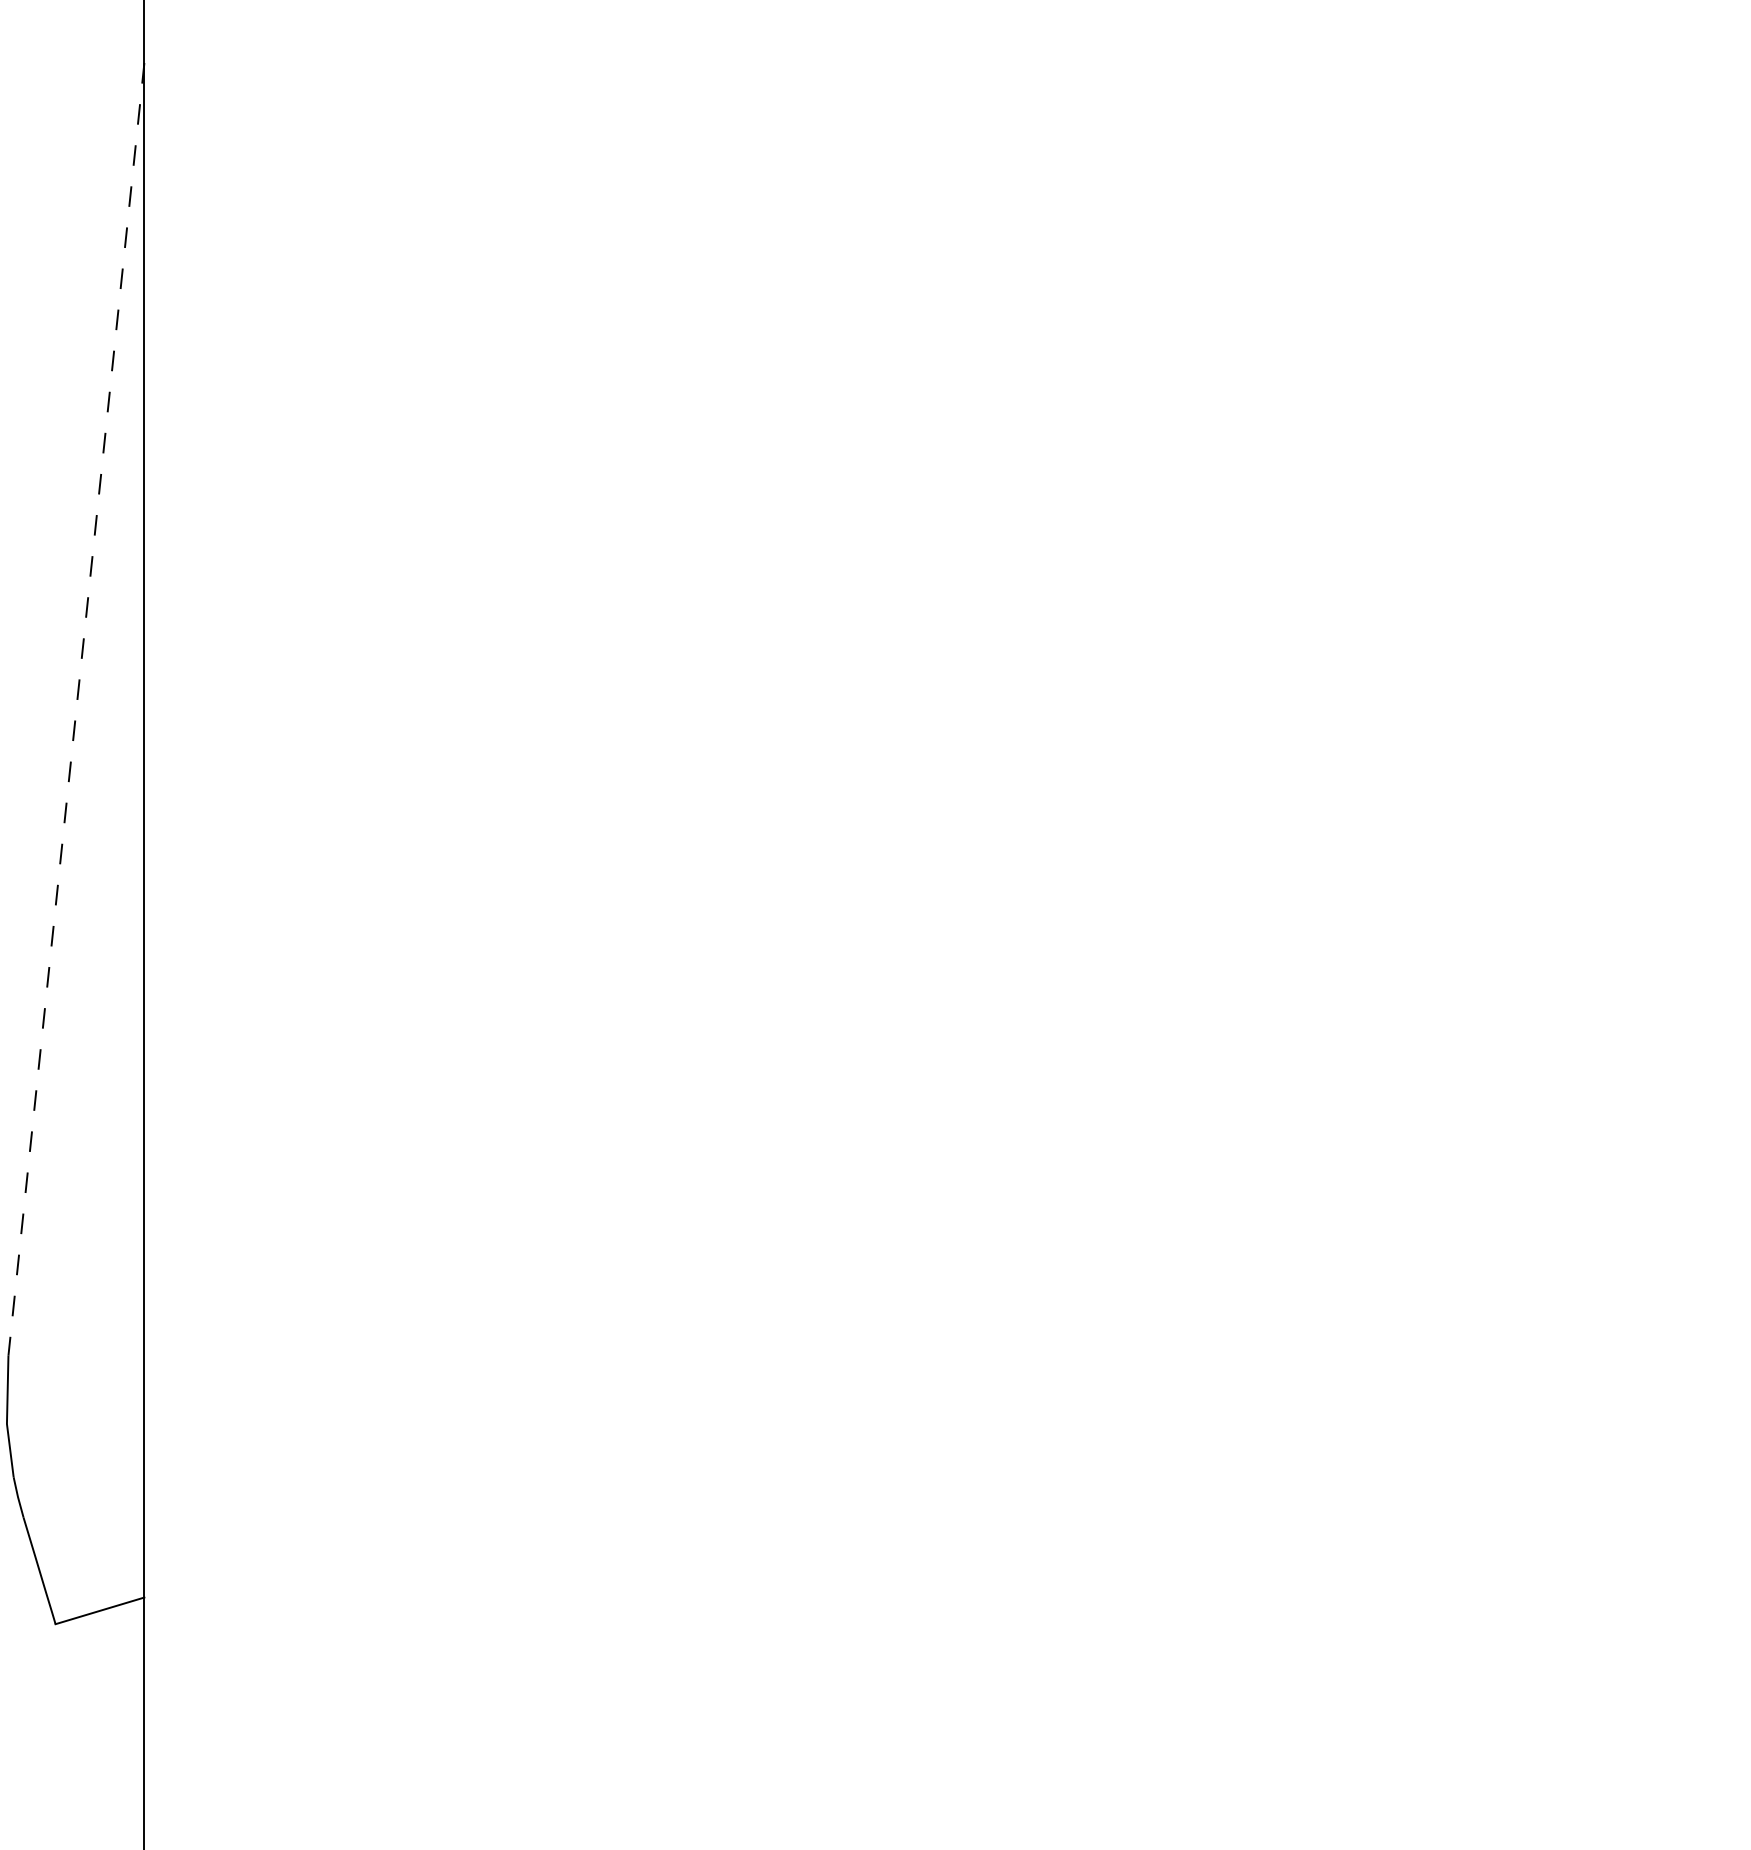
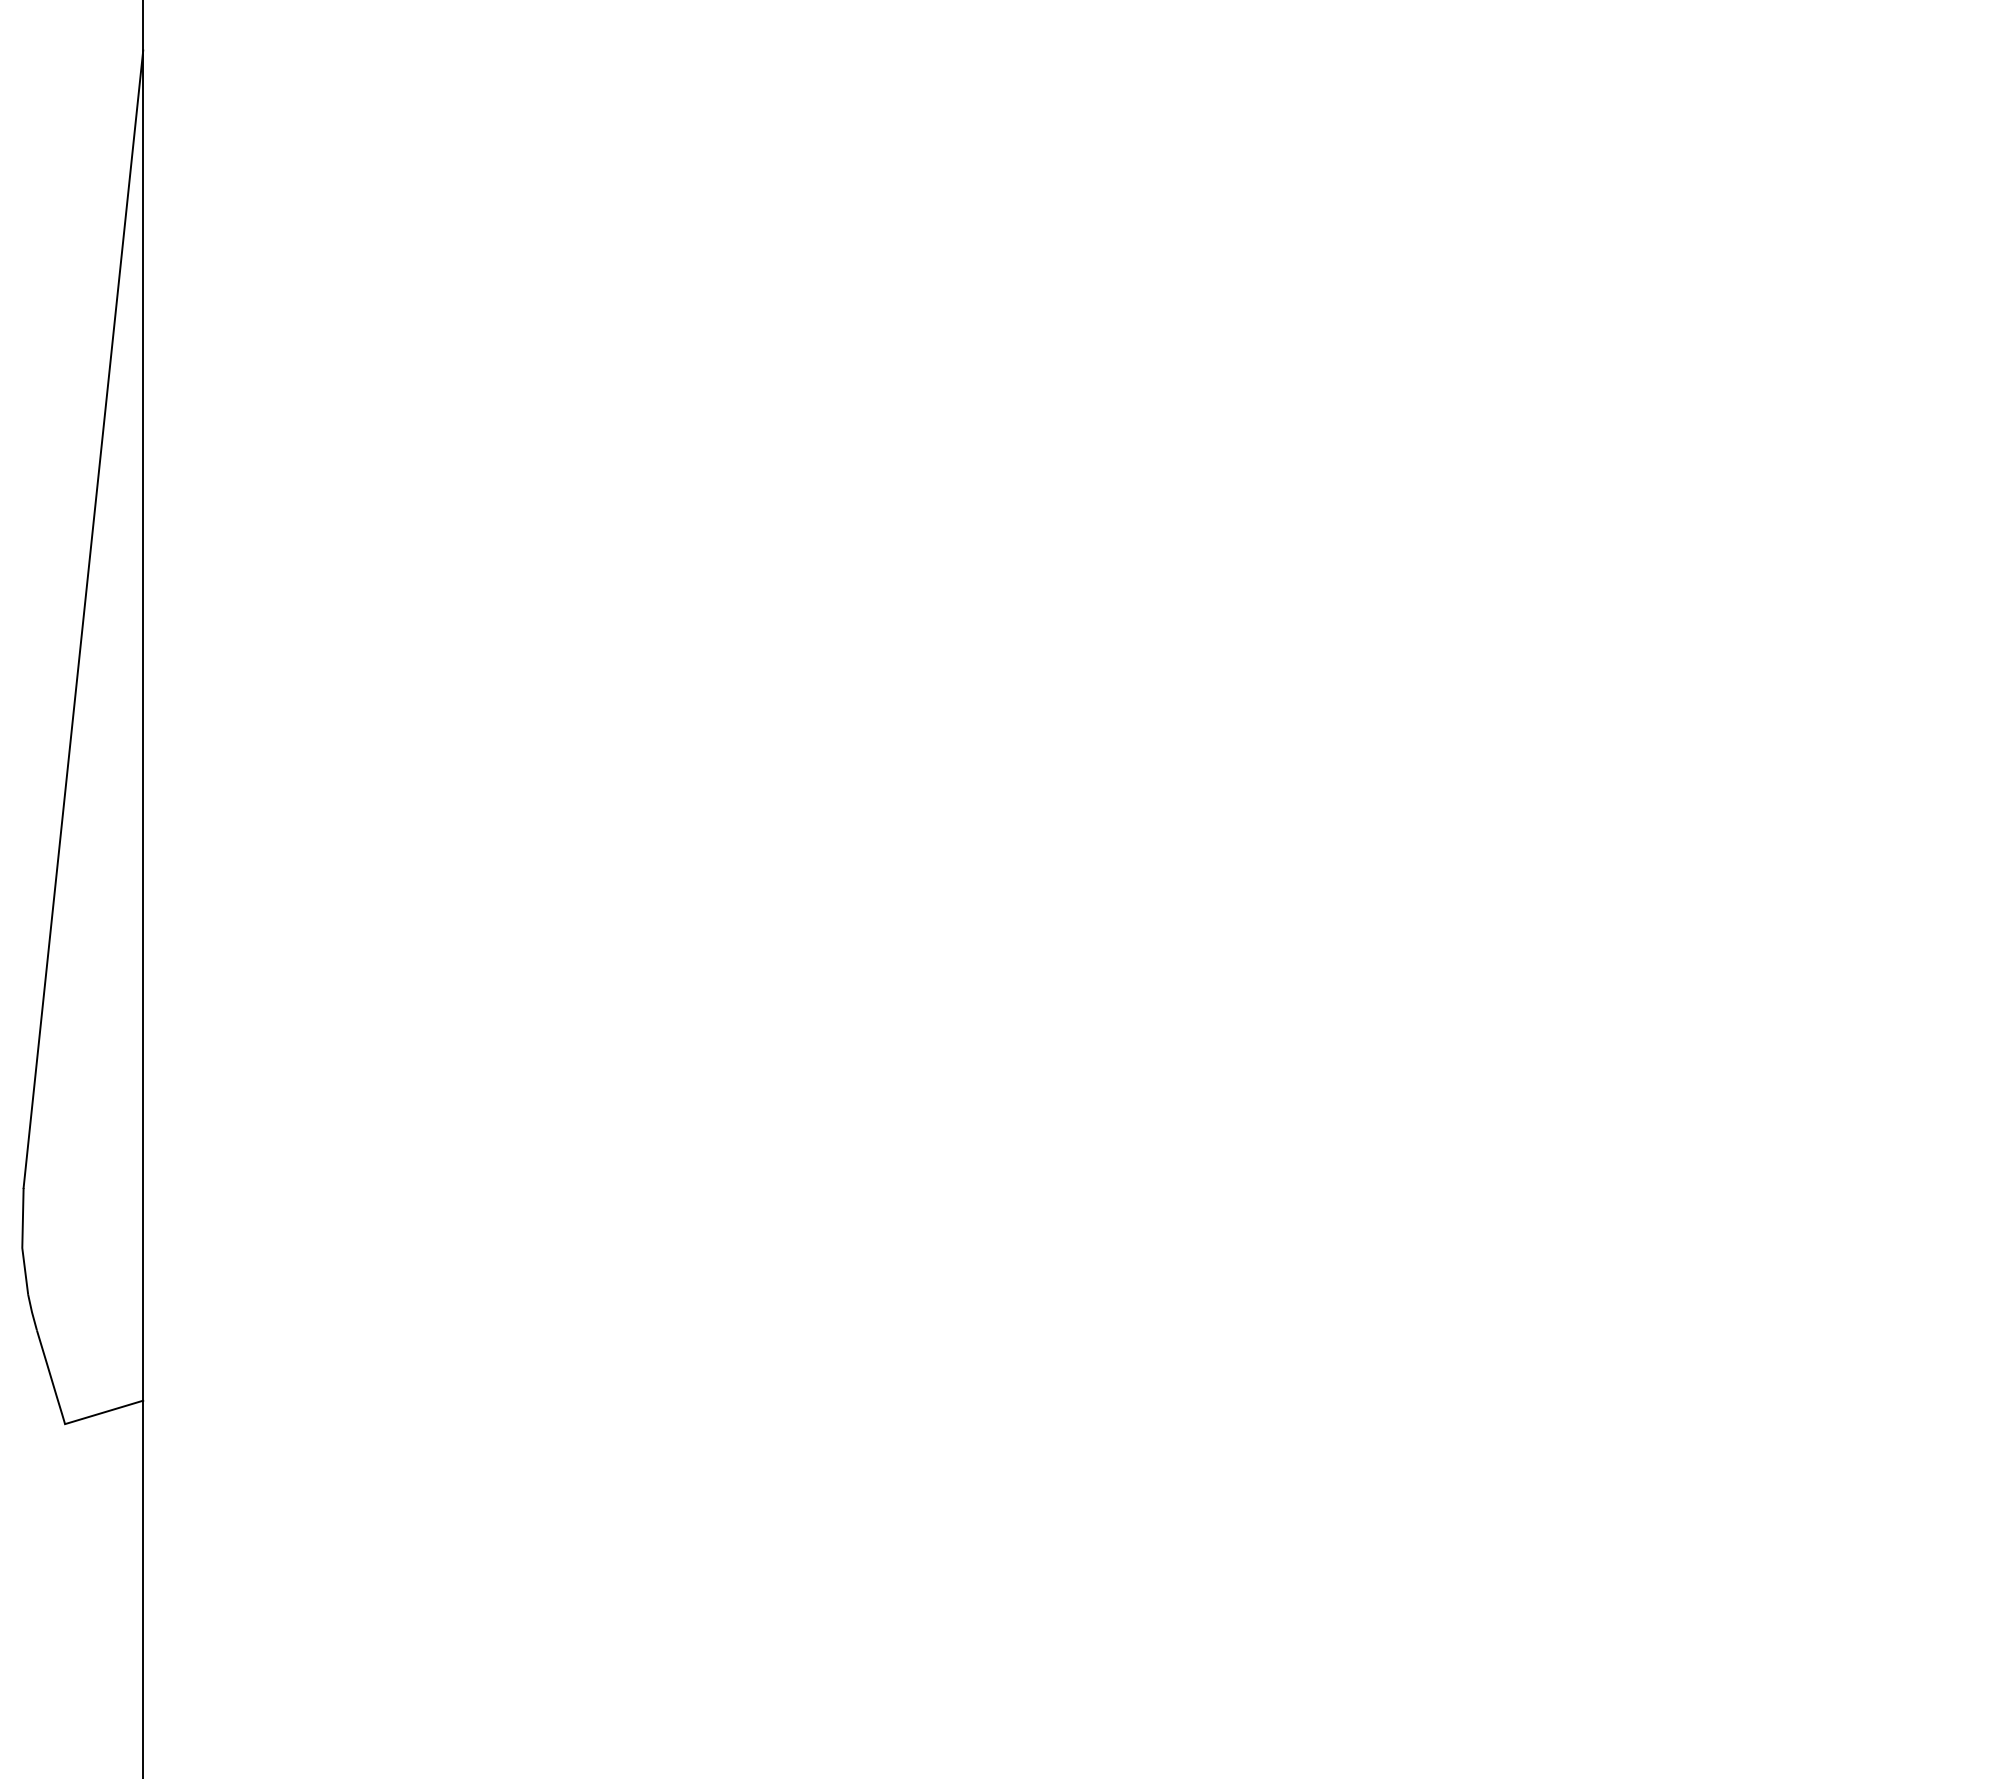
line: (76, 709) -> (83, 619), dashed -> solid

